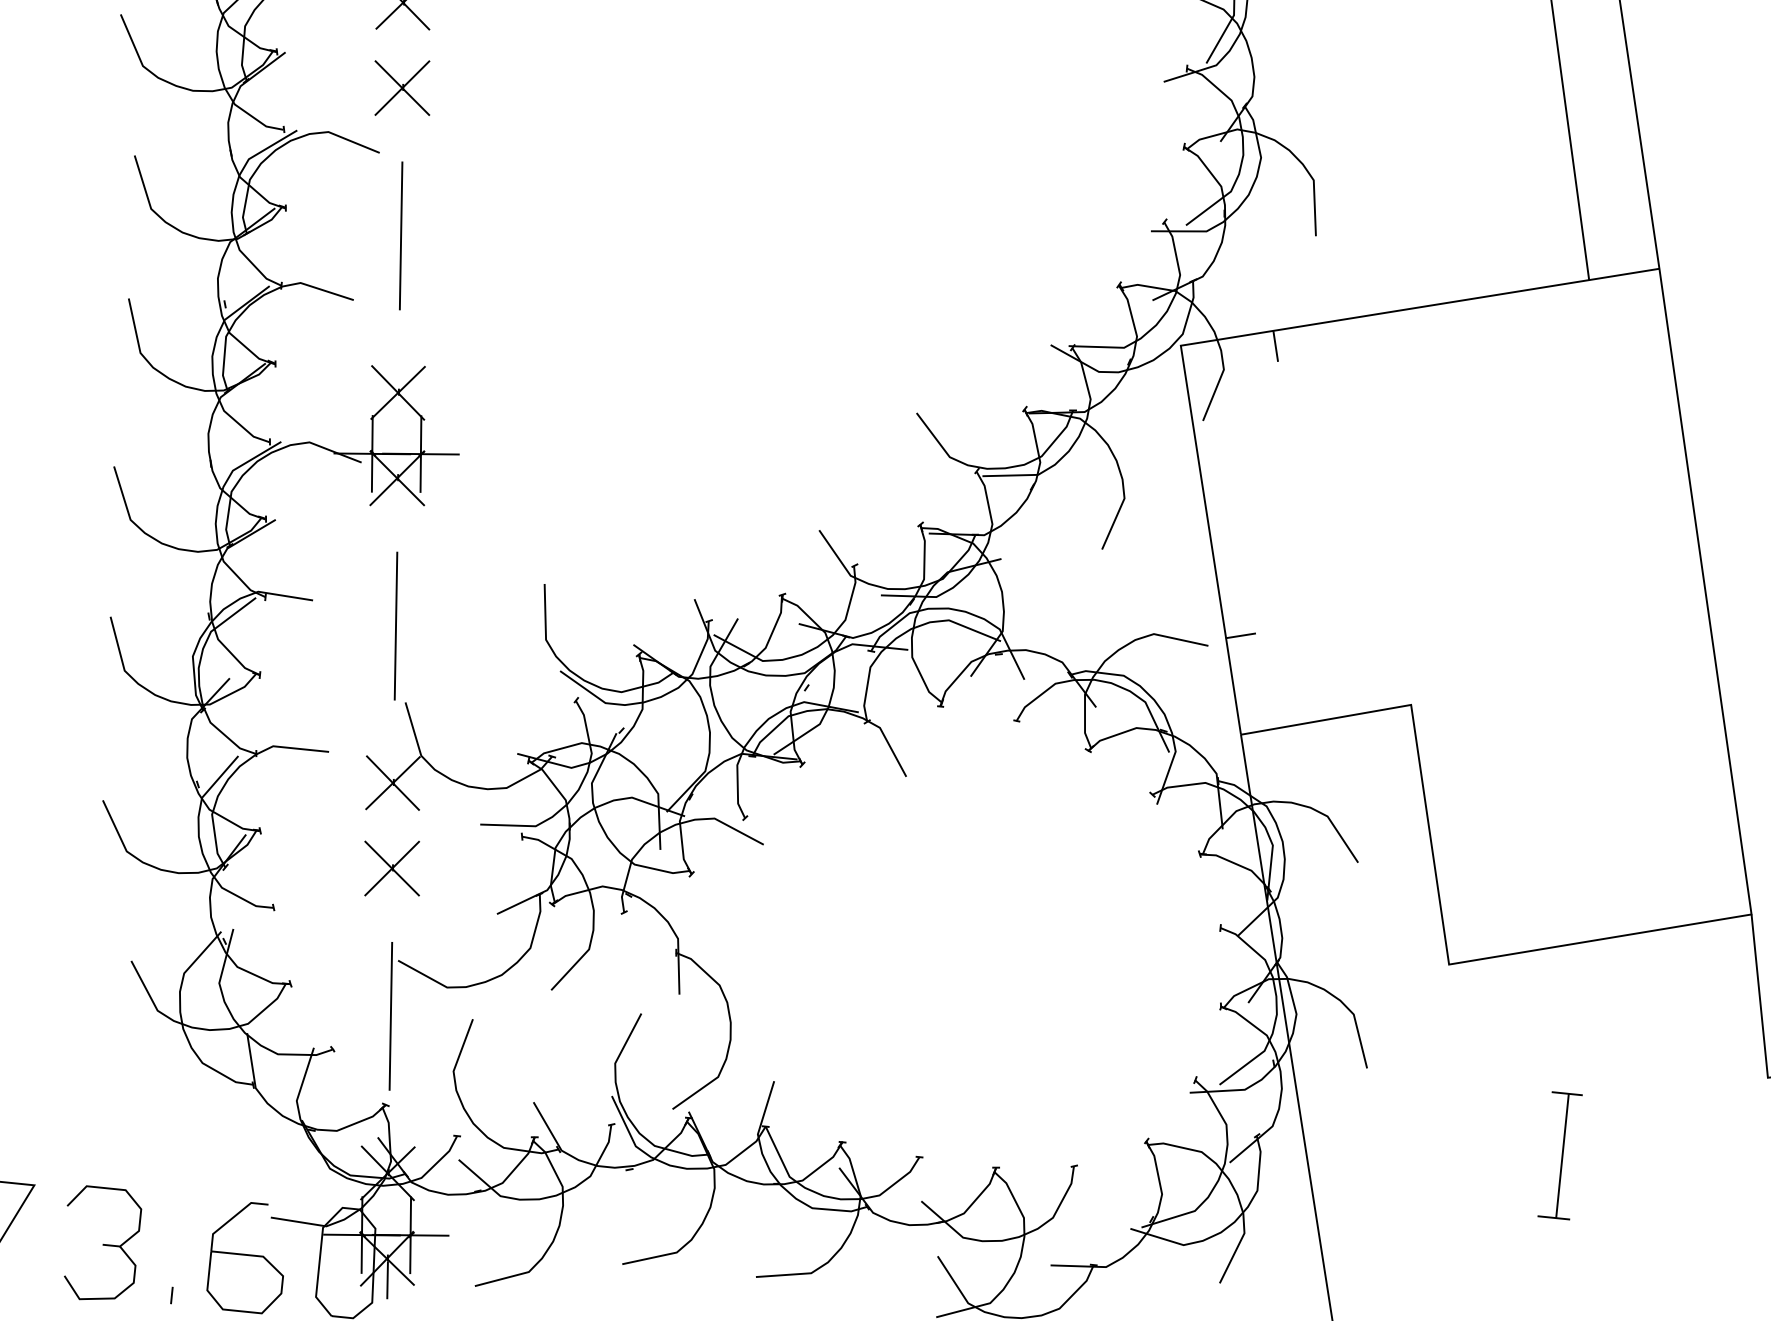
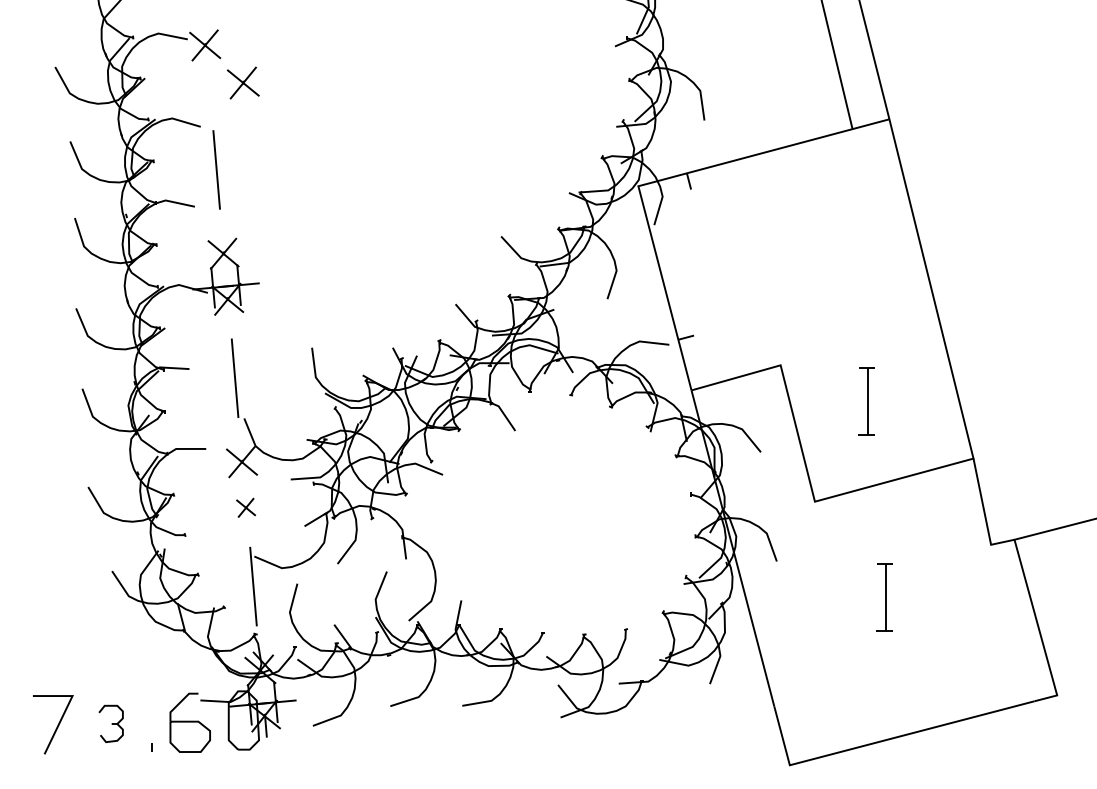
part: (400, 86) -> (242, 82), moved
part: (1563, 788) -> (866, 401), added
part: (390, 867) -> (245, 507), size x0.6
part: (99, 1243) -> (110, 723), size x0.6

